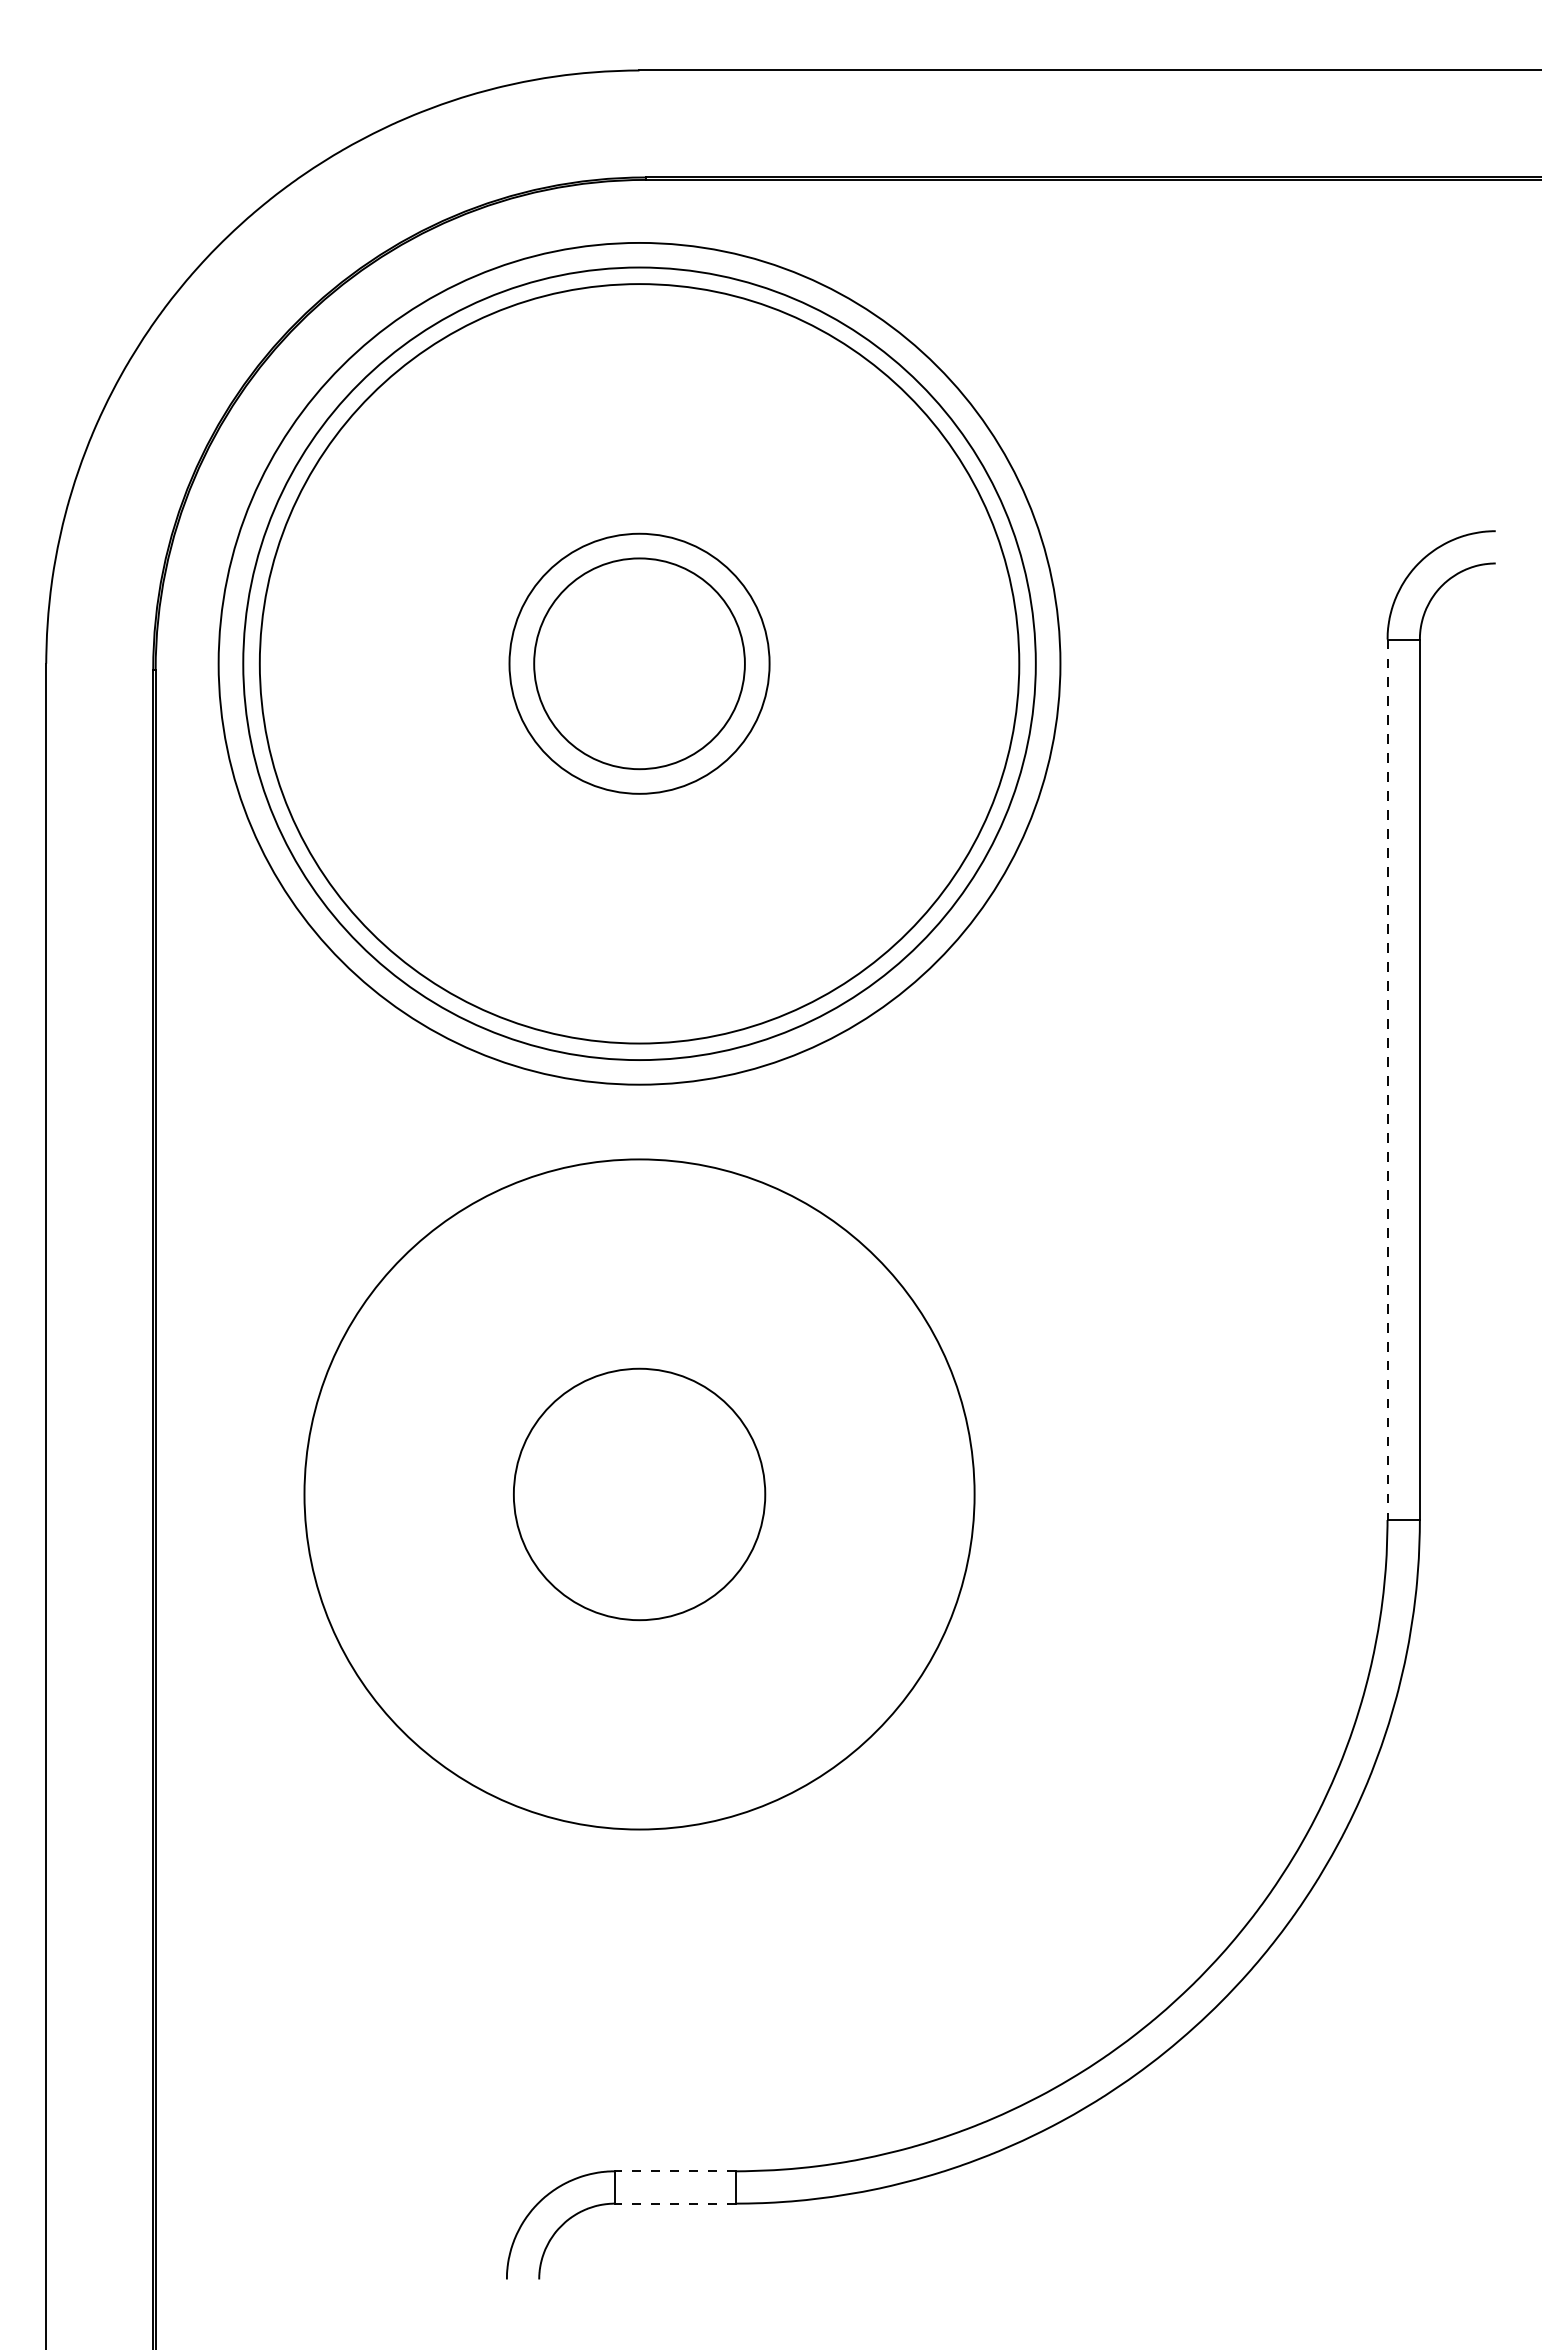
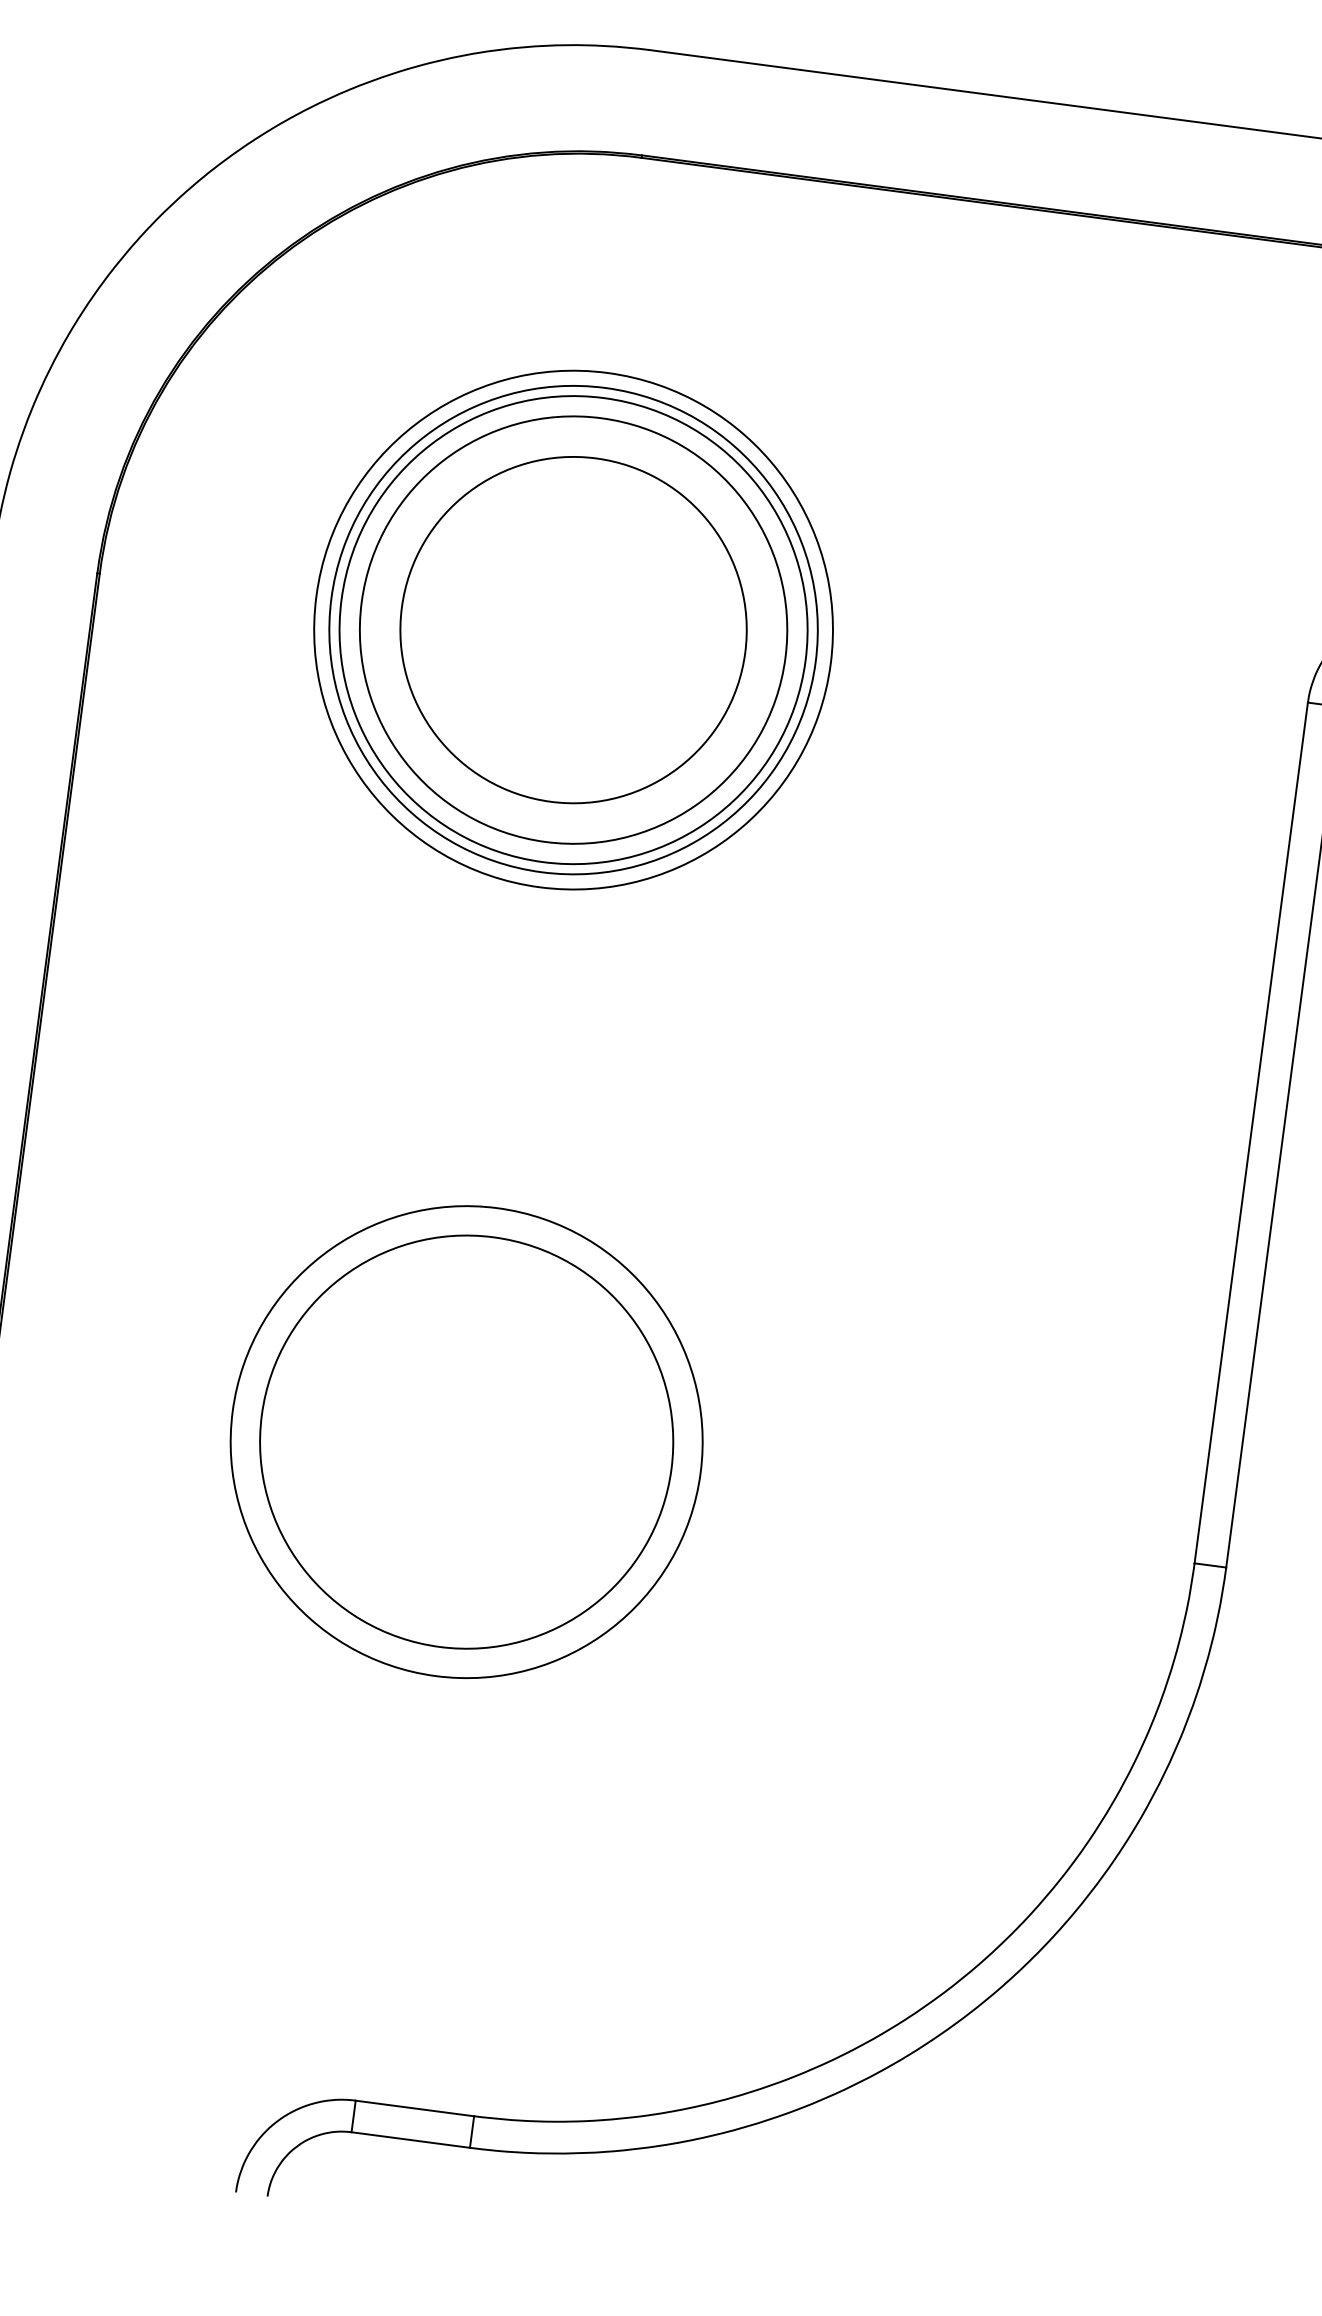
circle: (639, 663) -> (573, 629), size x0.62
circle: (639, 663) -> (573, 629), size x0.62
circle: (639, 663) -> (573, 629), size x0.62
circle: (639, 663) -> (573, 629), size x1.67
circle: (639, 663) -> (573, 629), size x1.67
line: (1387, 1080) -> (1251, 1133), dashed -> solid
circle: (639, 1493) -> (466, 1441), size x1.67
circle: (639, 1494) -> (466, 1442), size x0.71
line: (675, 2171) -> (414, 2108), dashed -> solid
line: (675, 2203) -> (410, 2139), dashed -> solid

